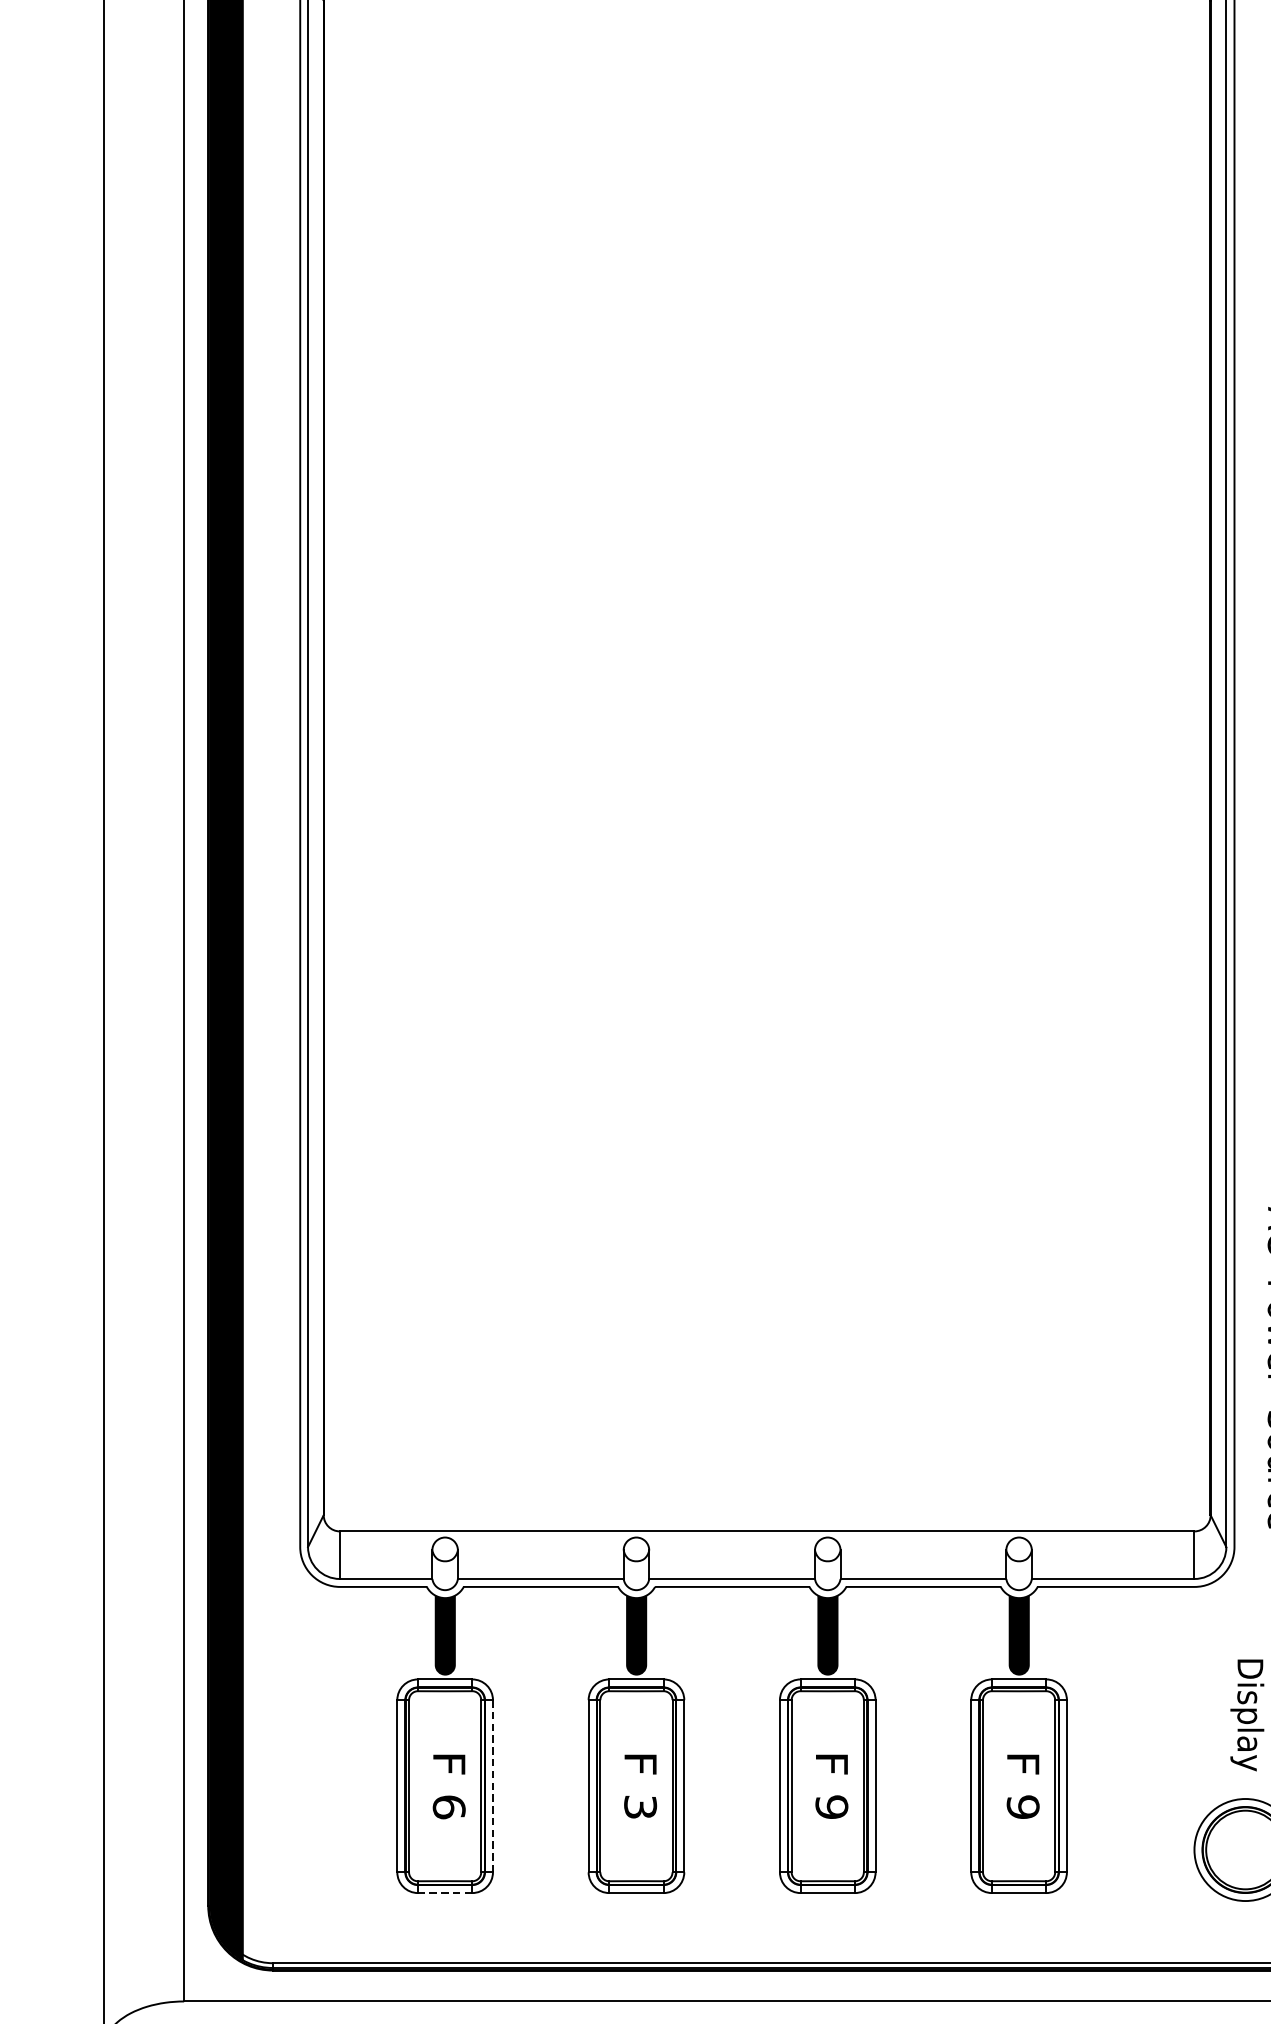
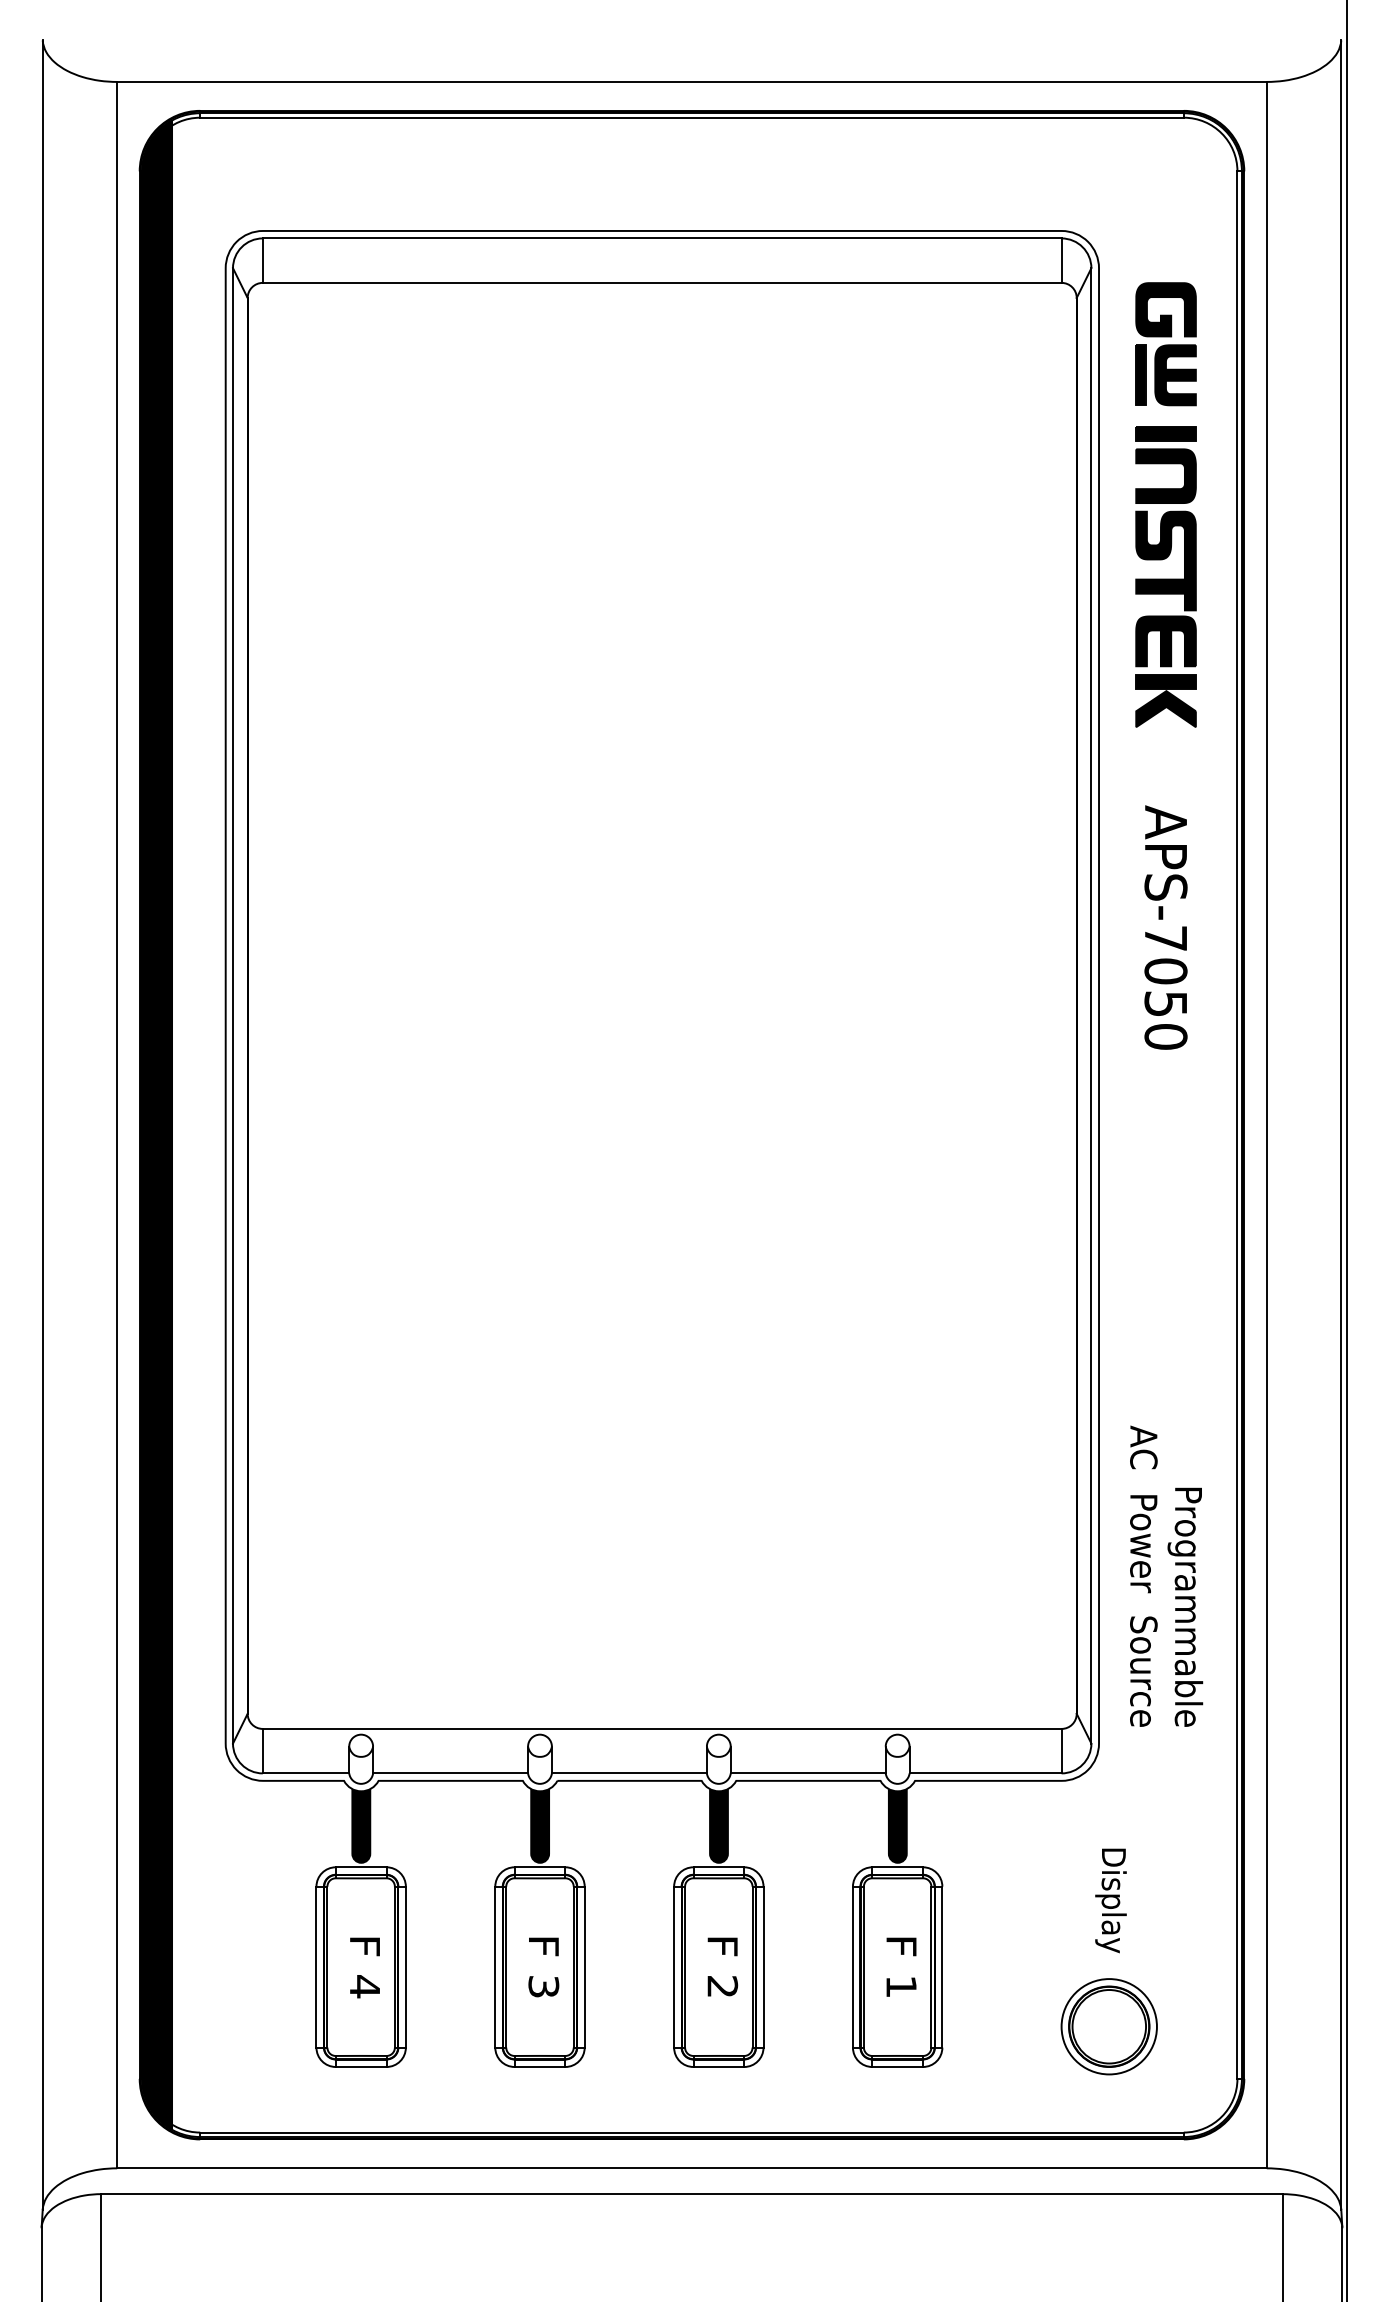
line: (492, 1786) -> (405, 1967), dashed -> solid
text: (448, 1806) -> (364, 1986), 6 -> 4
text: (831, 1806) -> (722, 1986), 9 -> 2
text: (1023, 1806) -> (901, 1986), 9 -> 1
line: (444, 1892) -> (360, 2066), dashed -> solid

